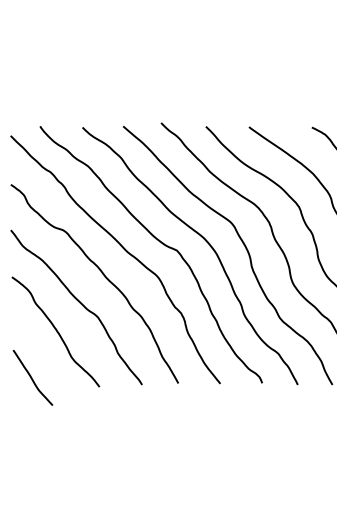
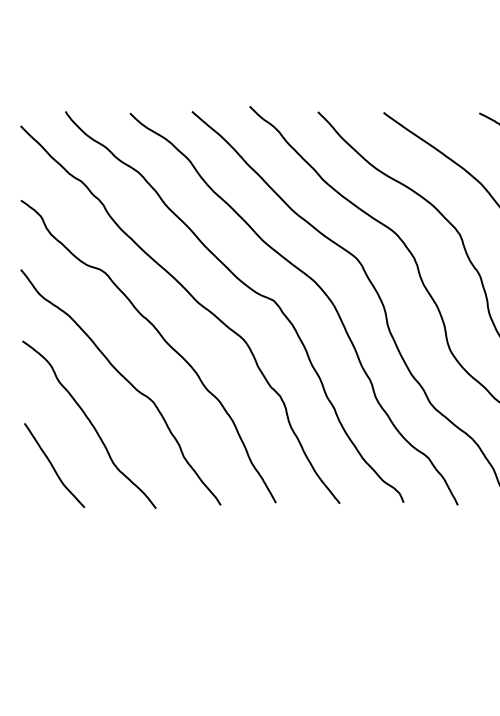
curve: (32, 377) -> (53, 465), moved

